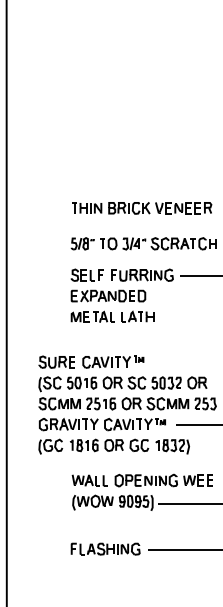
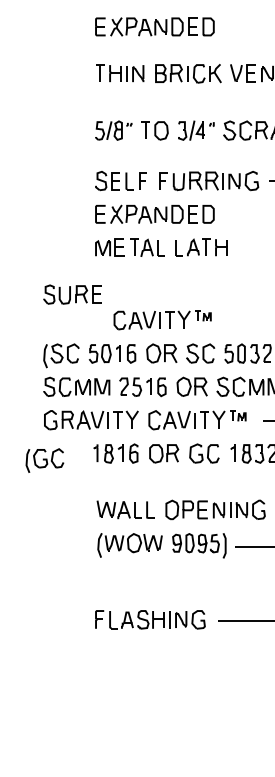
part: (108, 178) -> (154, 25), added
part: (56, 361) -> (71, 293), moved
part: (50, 446) -> (44, 460), moved

